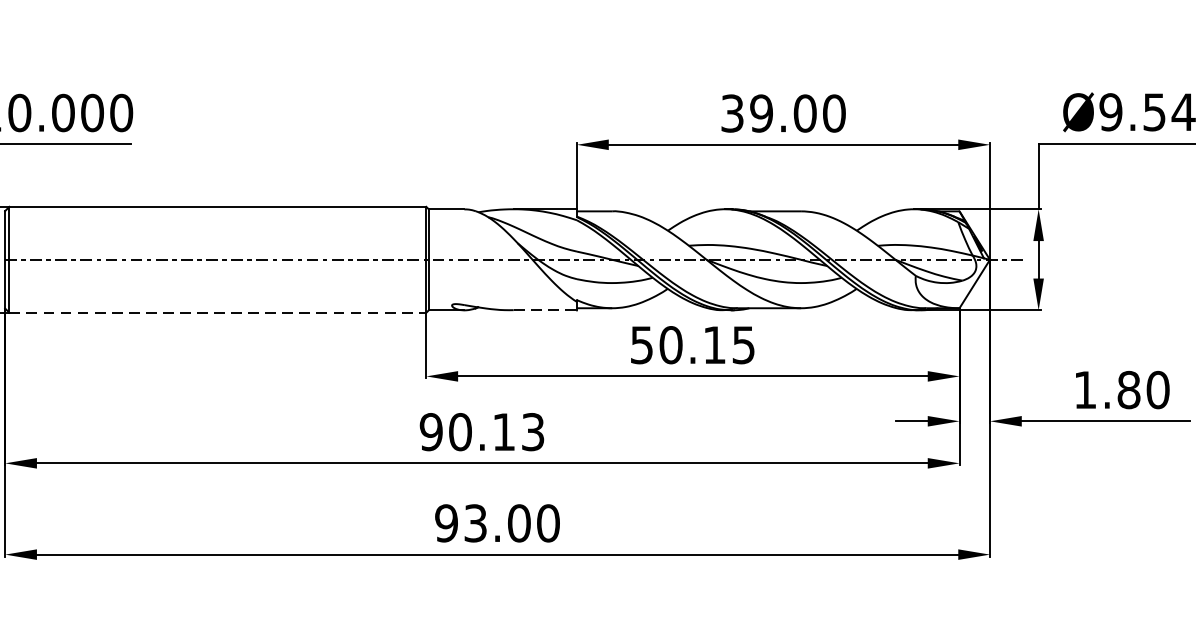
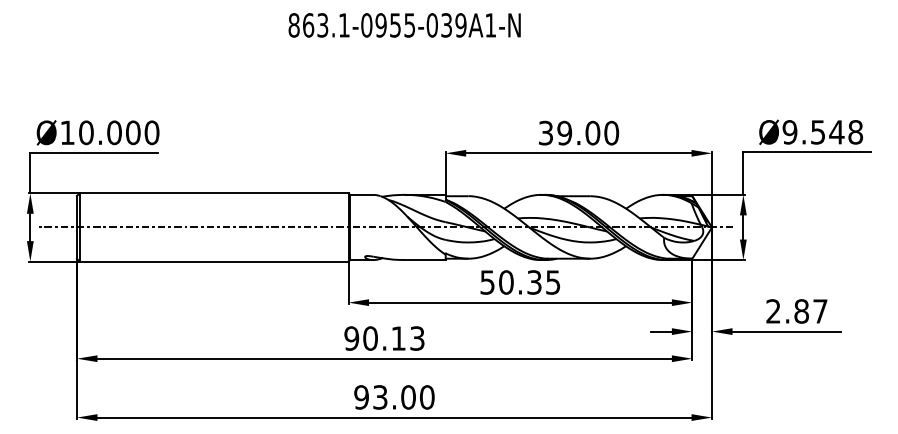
line: (545, 311) -> (425, 260), dashed -> solid
line: (218, 312) -> (214, 261), dashed -> solid
text: (714, 345) -> (534, 282), 50.15 -> 50.35
text: (1121, 390) -> (796, 311), 1.80 -> 2.87

